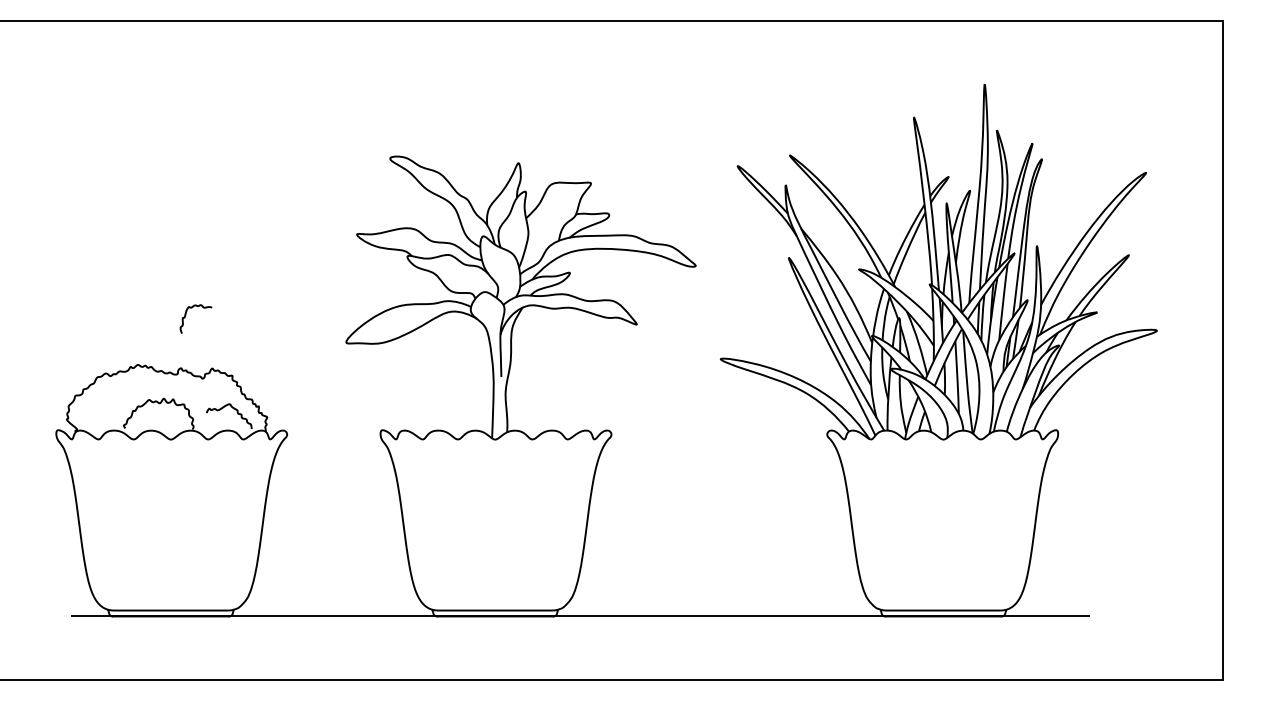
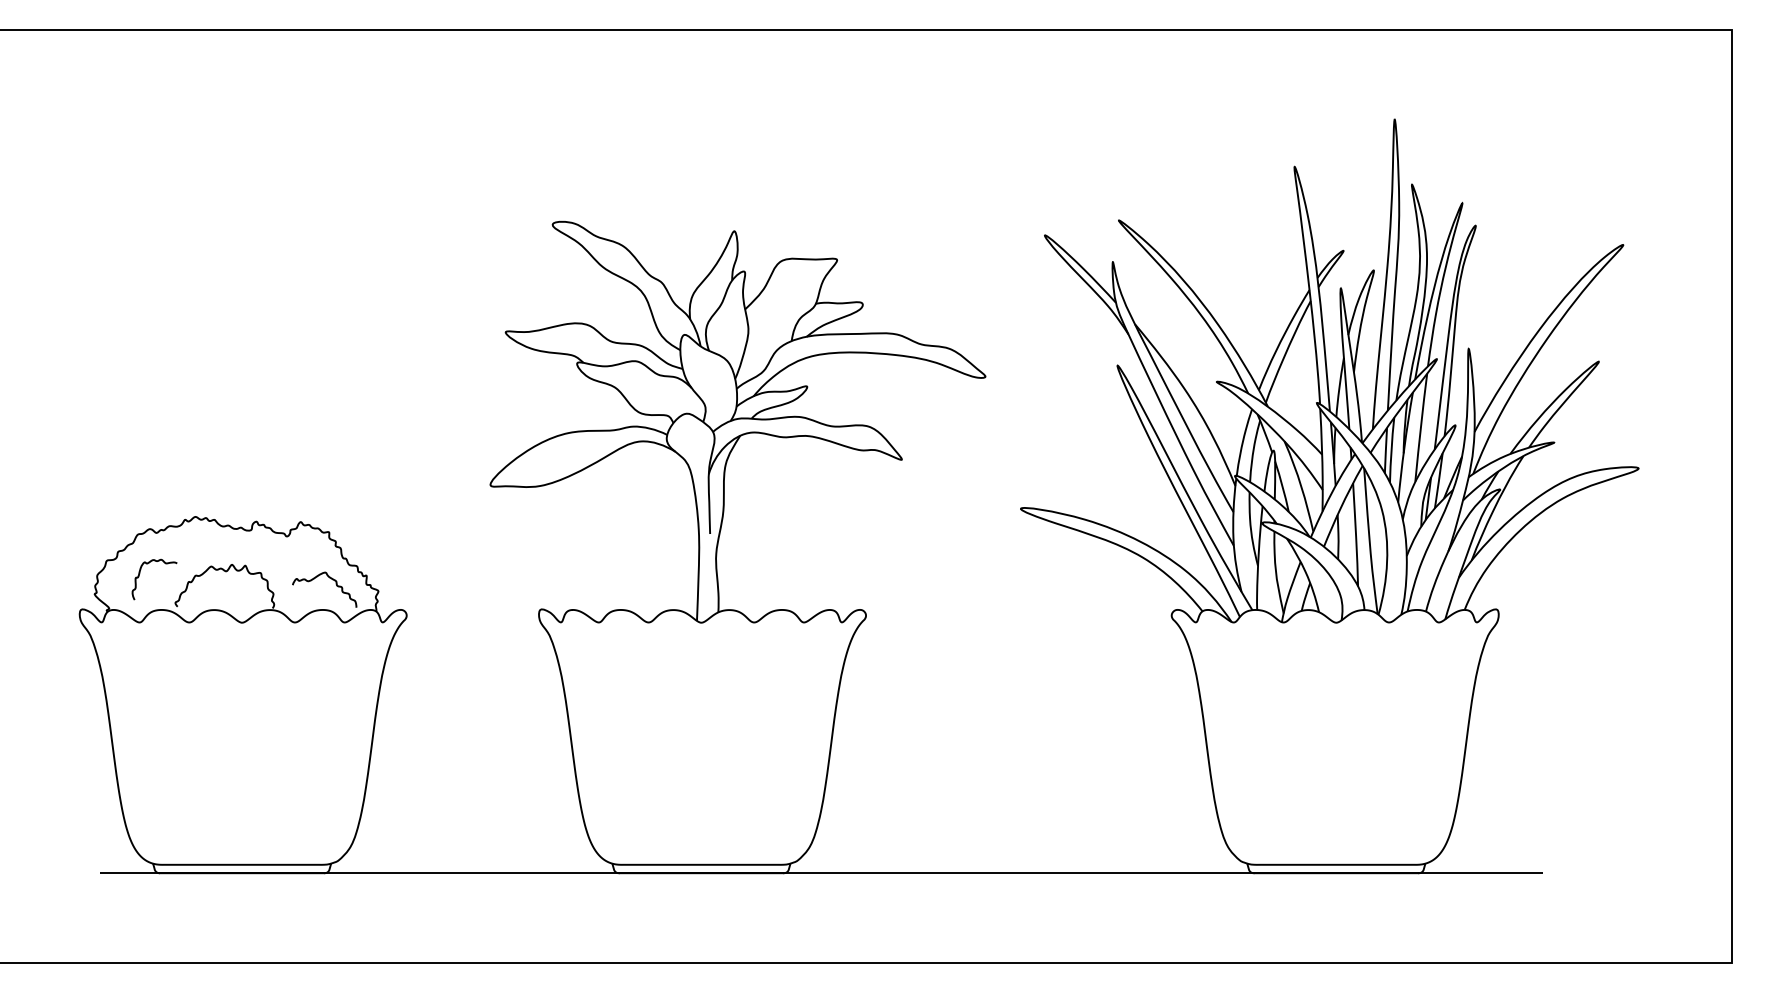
curve: (186, 315) -> (140, 574), moved

